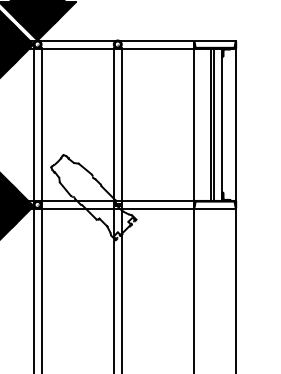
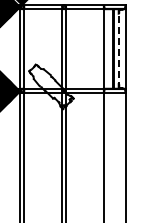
line: (222, 123) -> (118, 48), solid -> dashed

